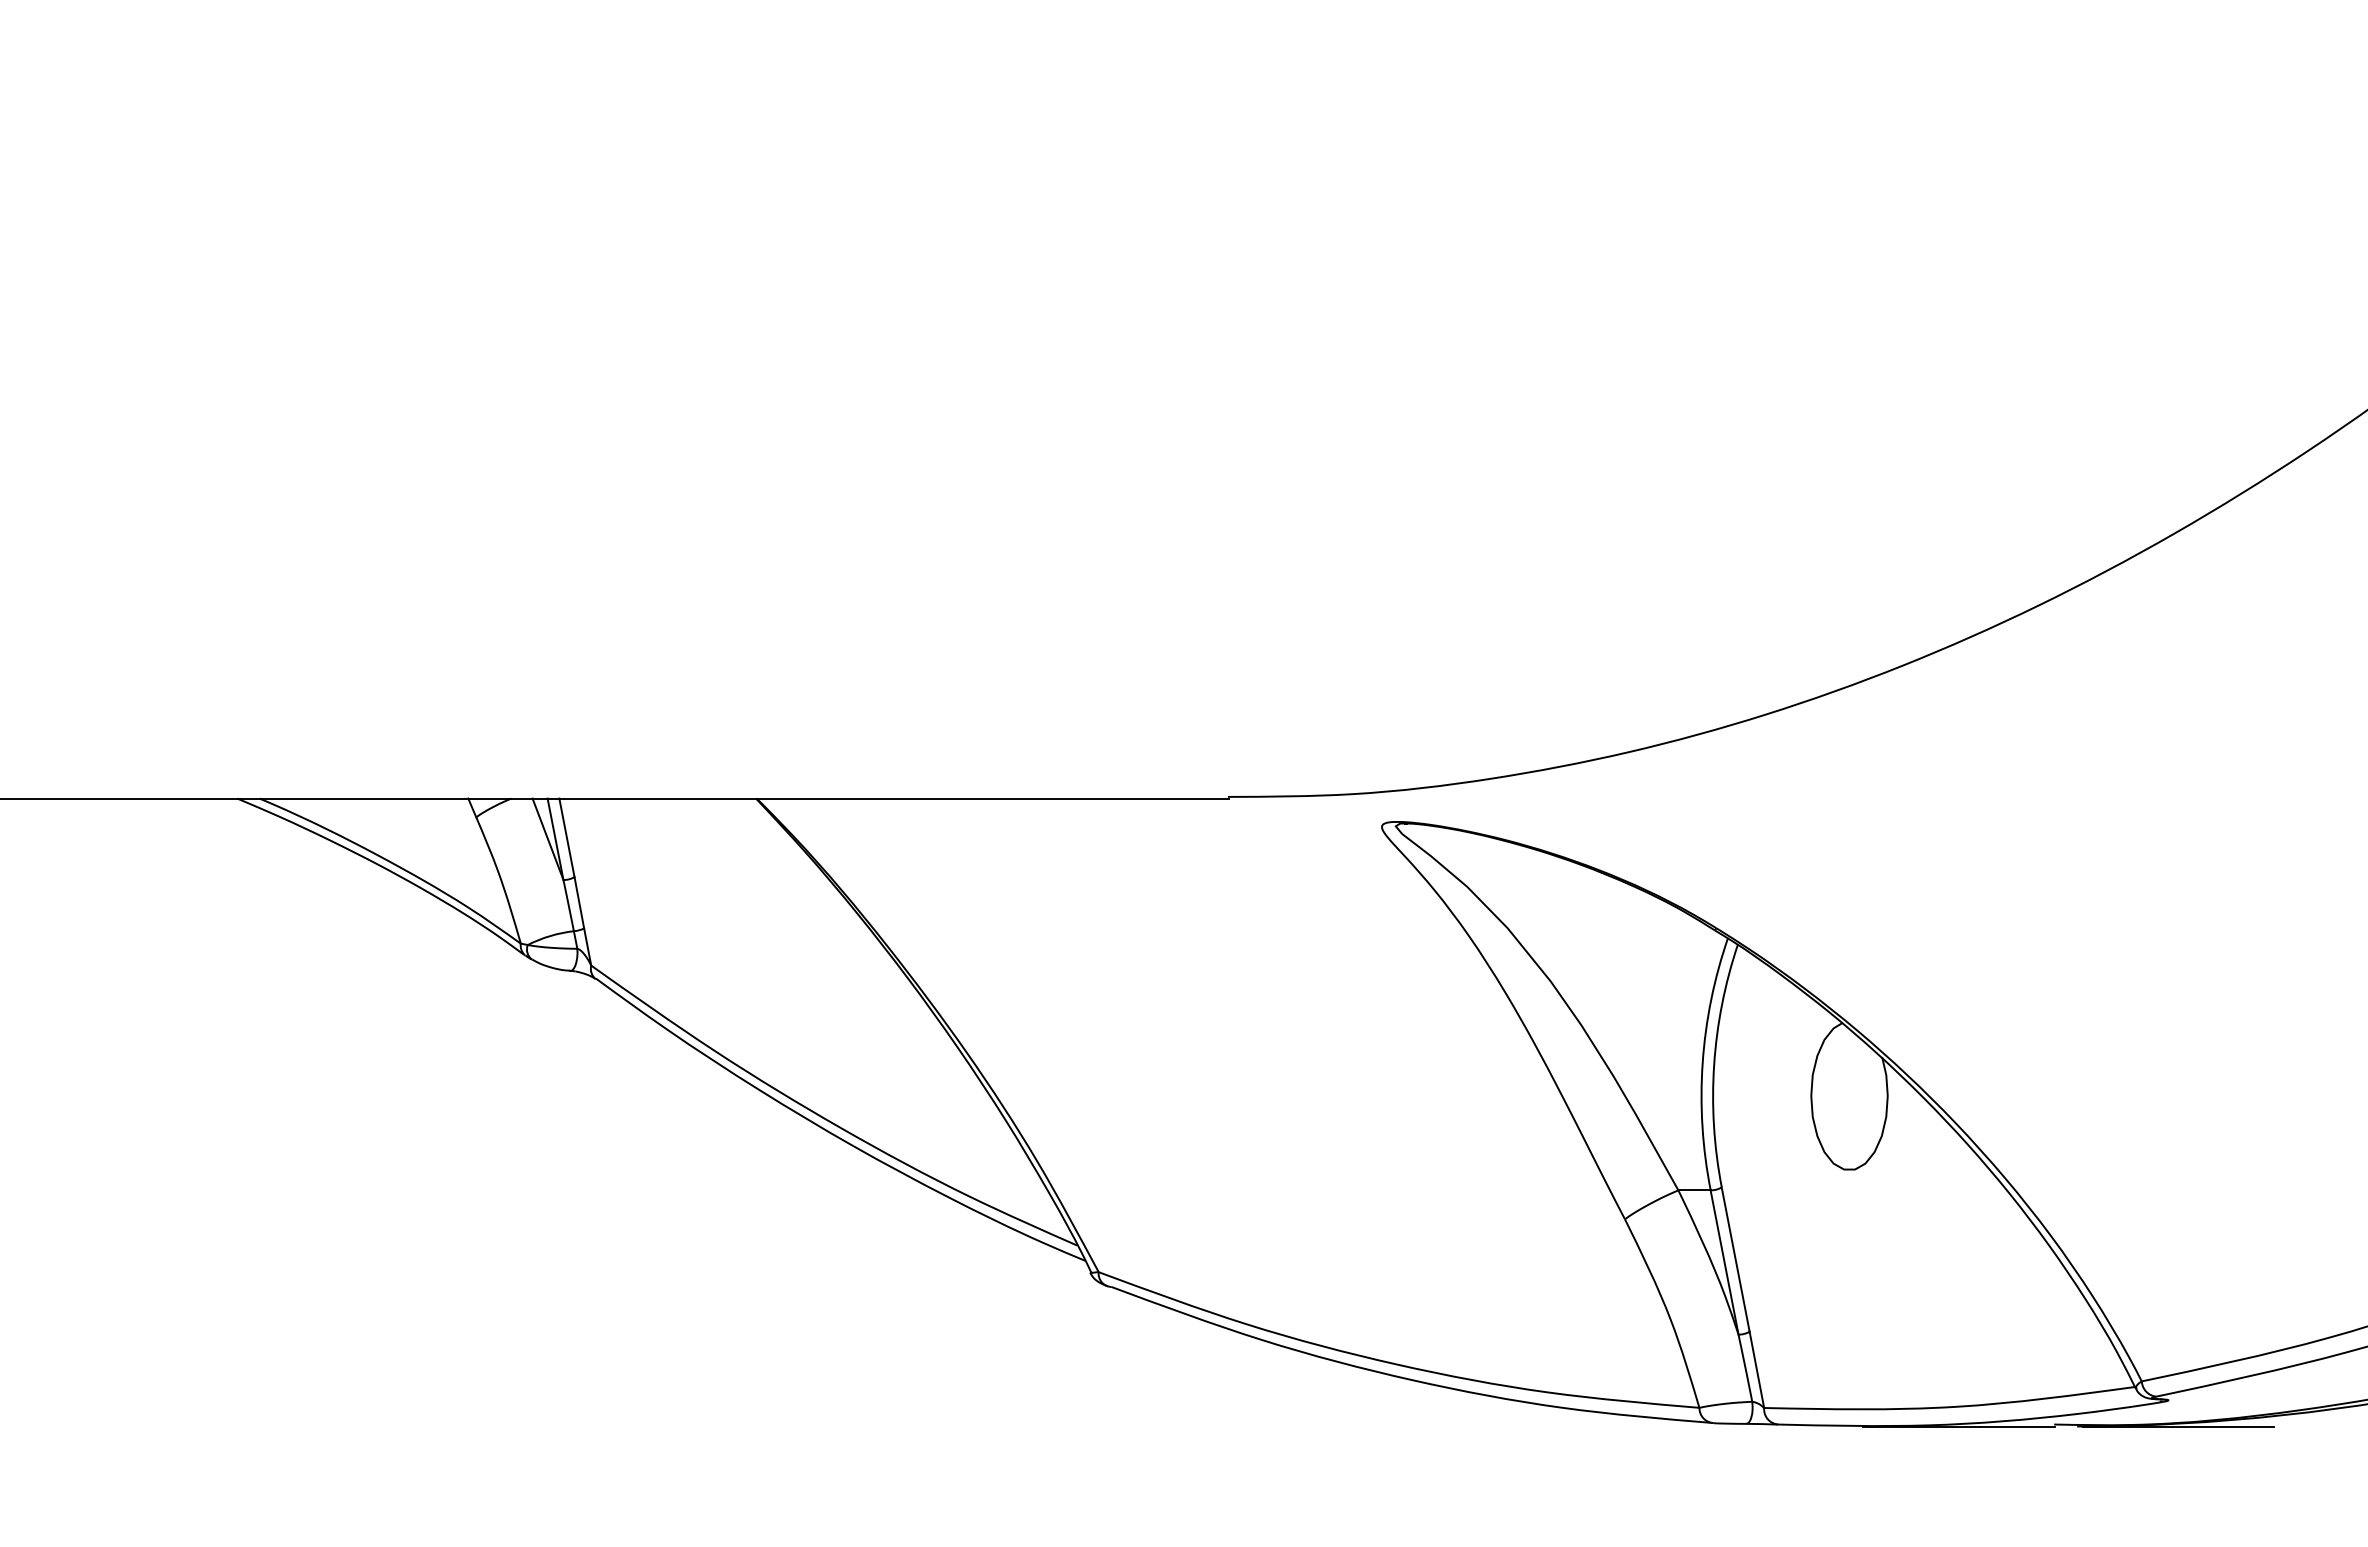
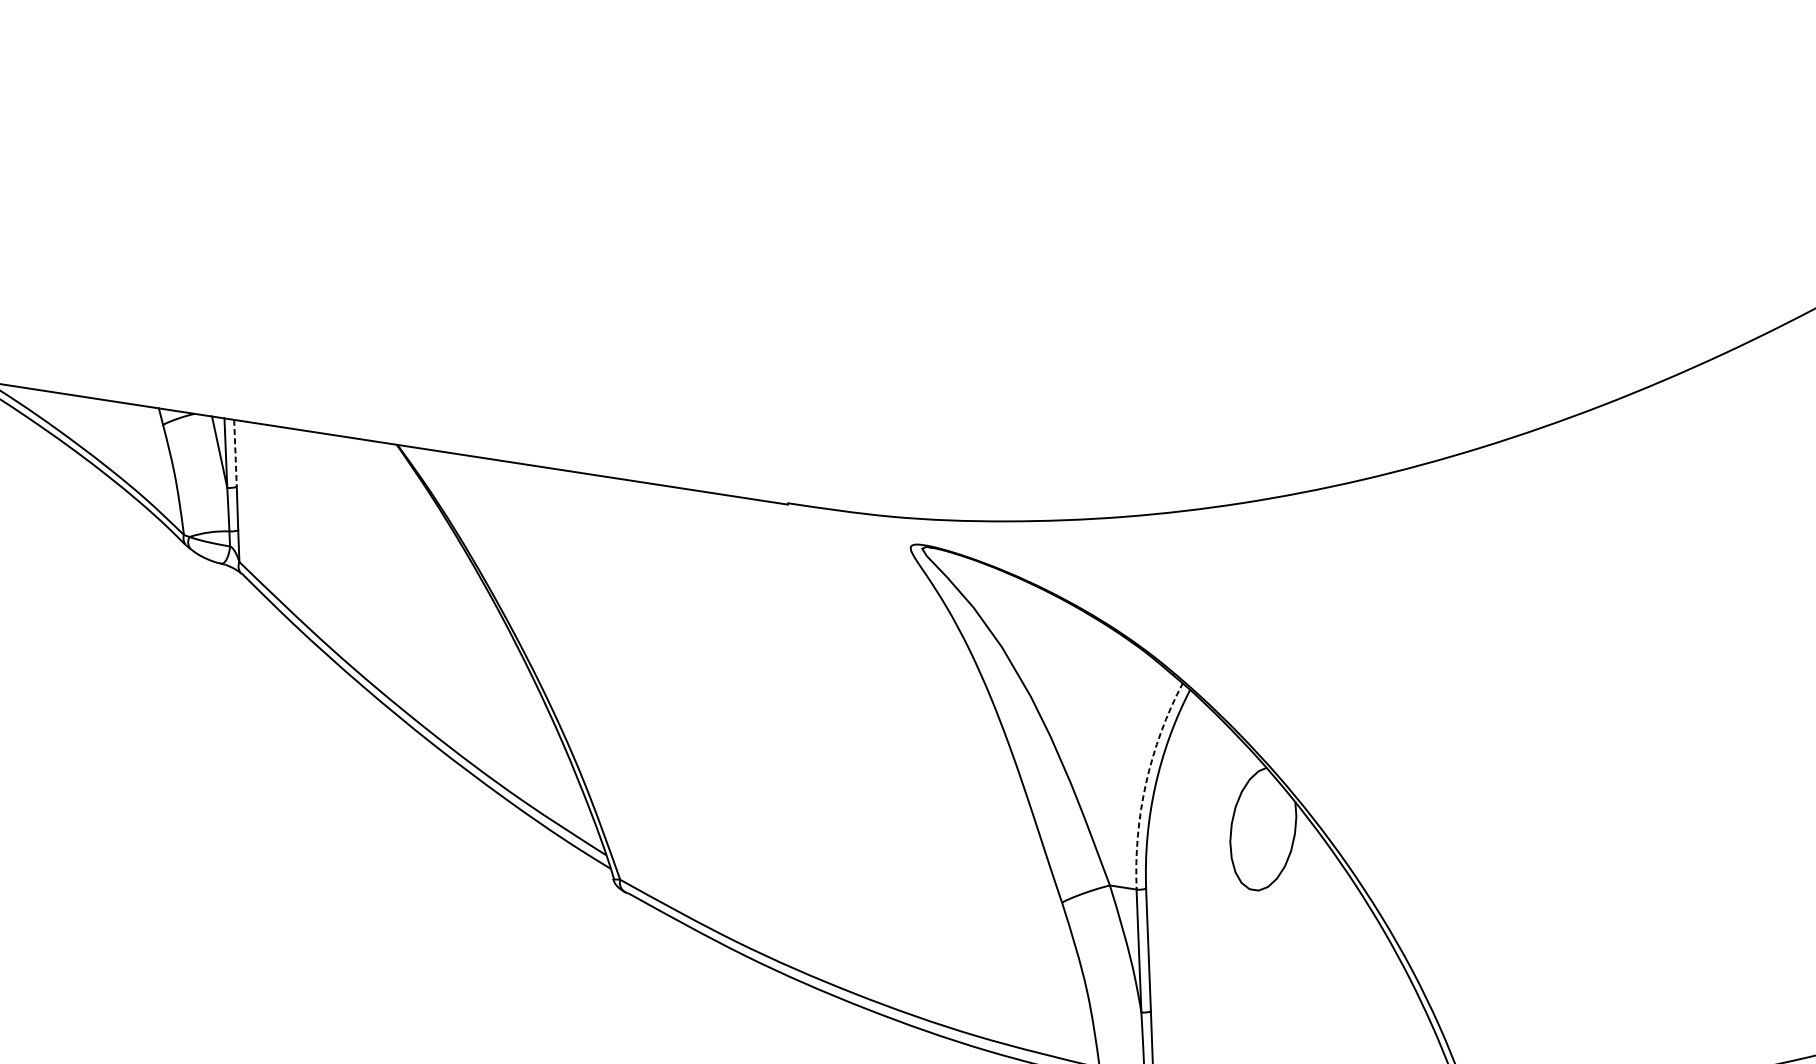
line: (567, 838) -> (235, 453), solid -> dashed
arc: (1702, 1062) -> (1146, 782), solid -> dashed

